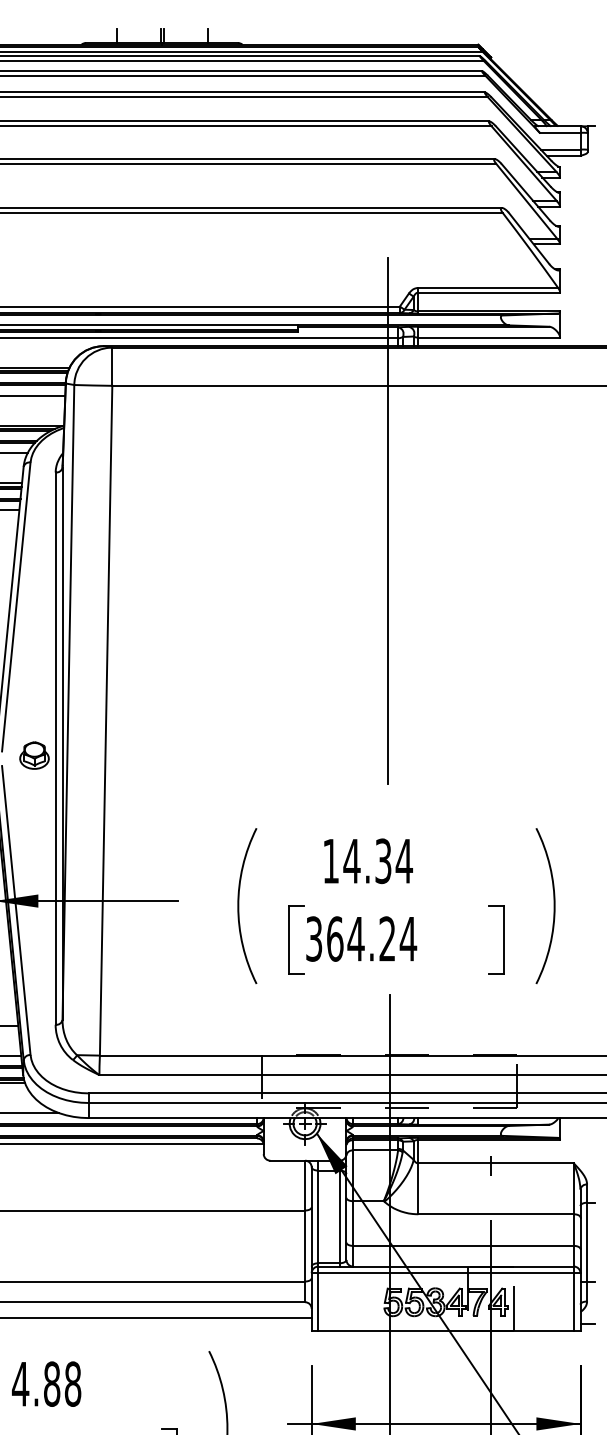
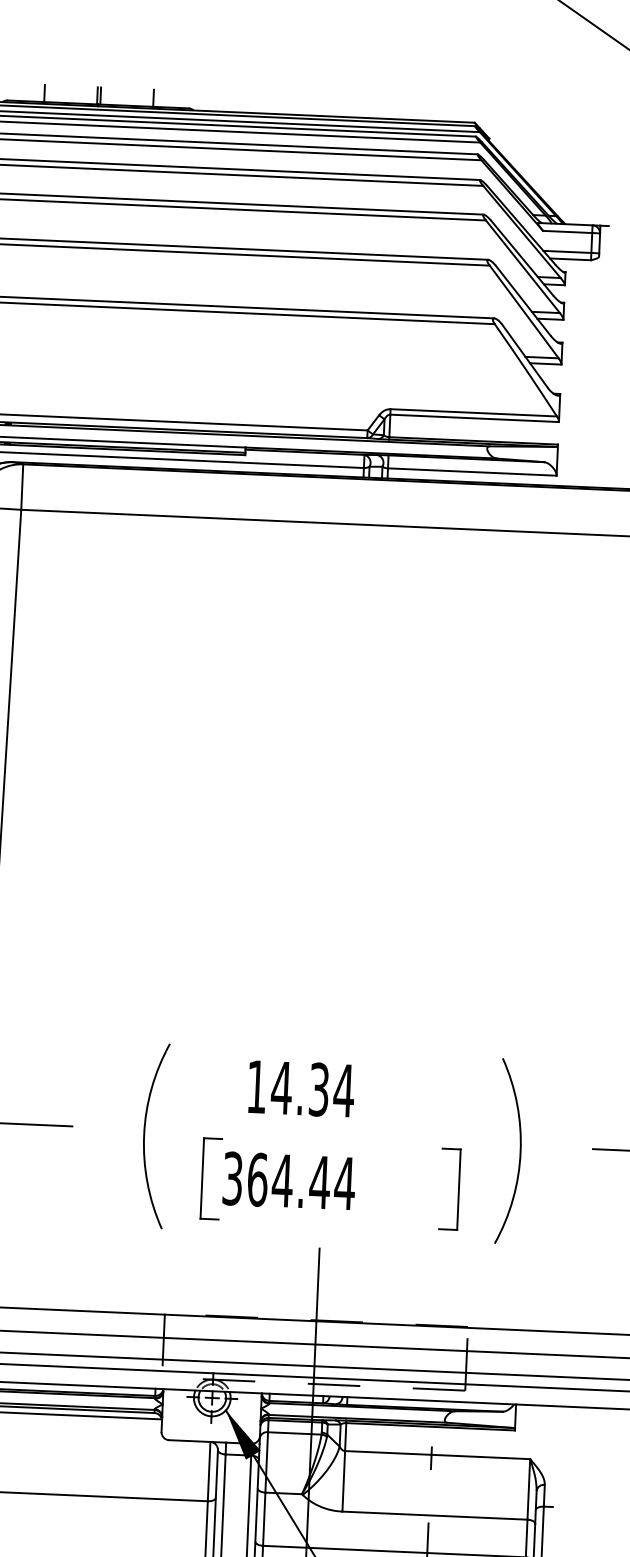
line: (388, 520) -> (342, 684), removed
text: (387, 938) -> (320, 1181), 364.24 -> 364.44

